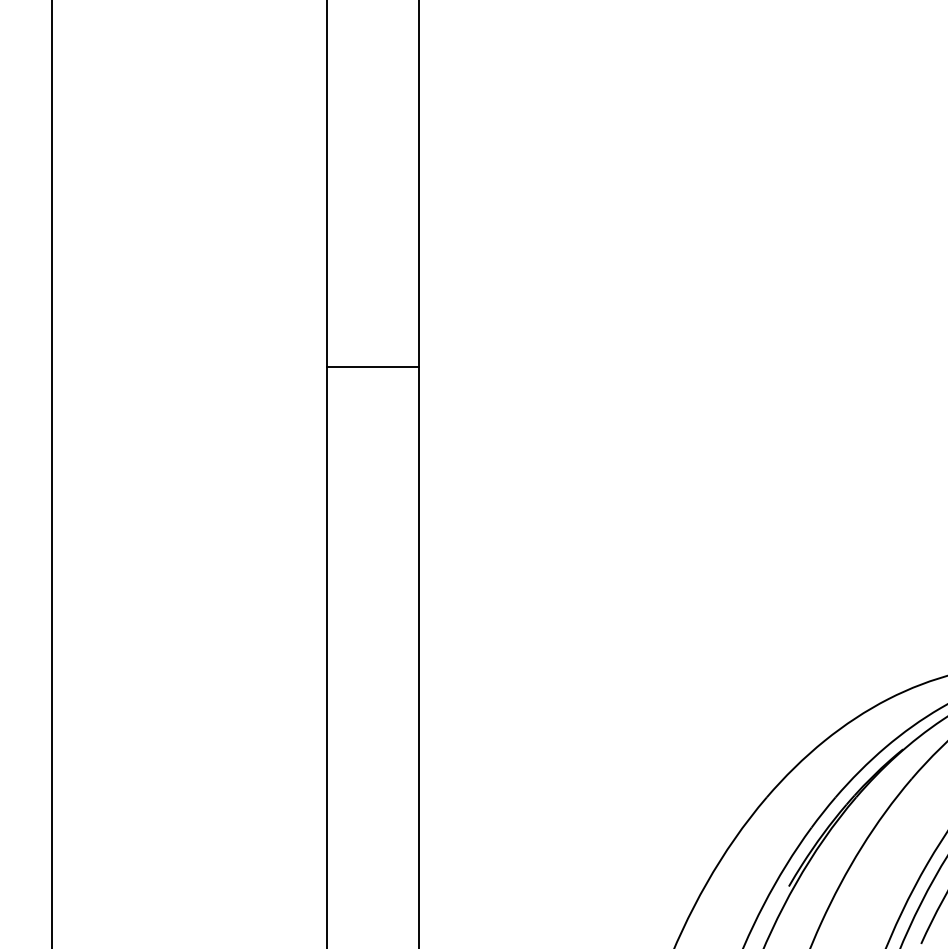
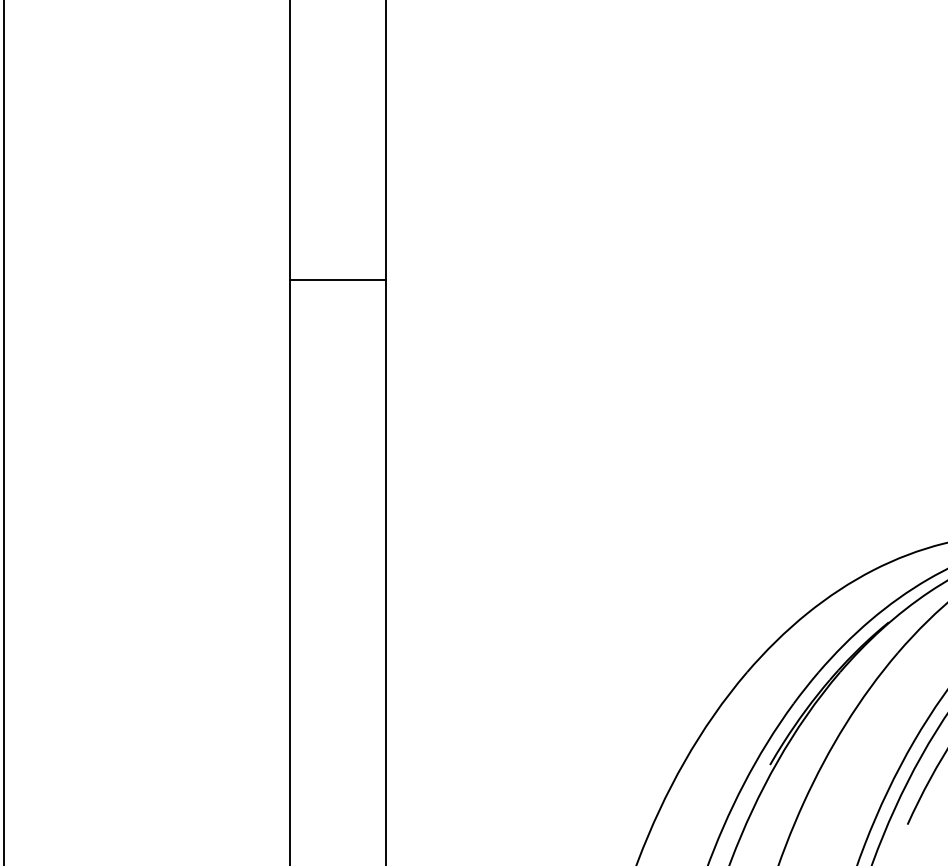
line: (372, 366) -> (337, 279), moved

